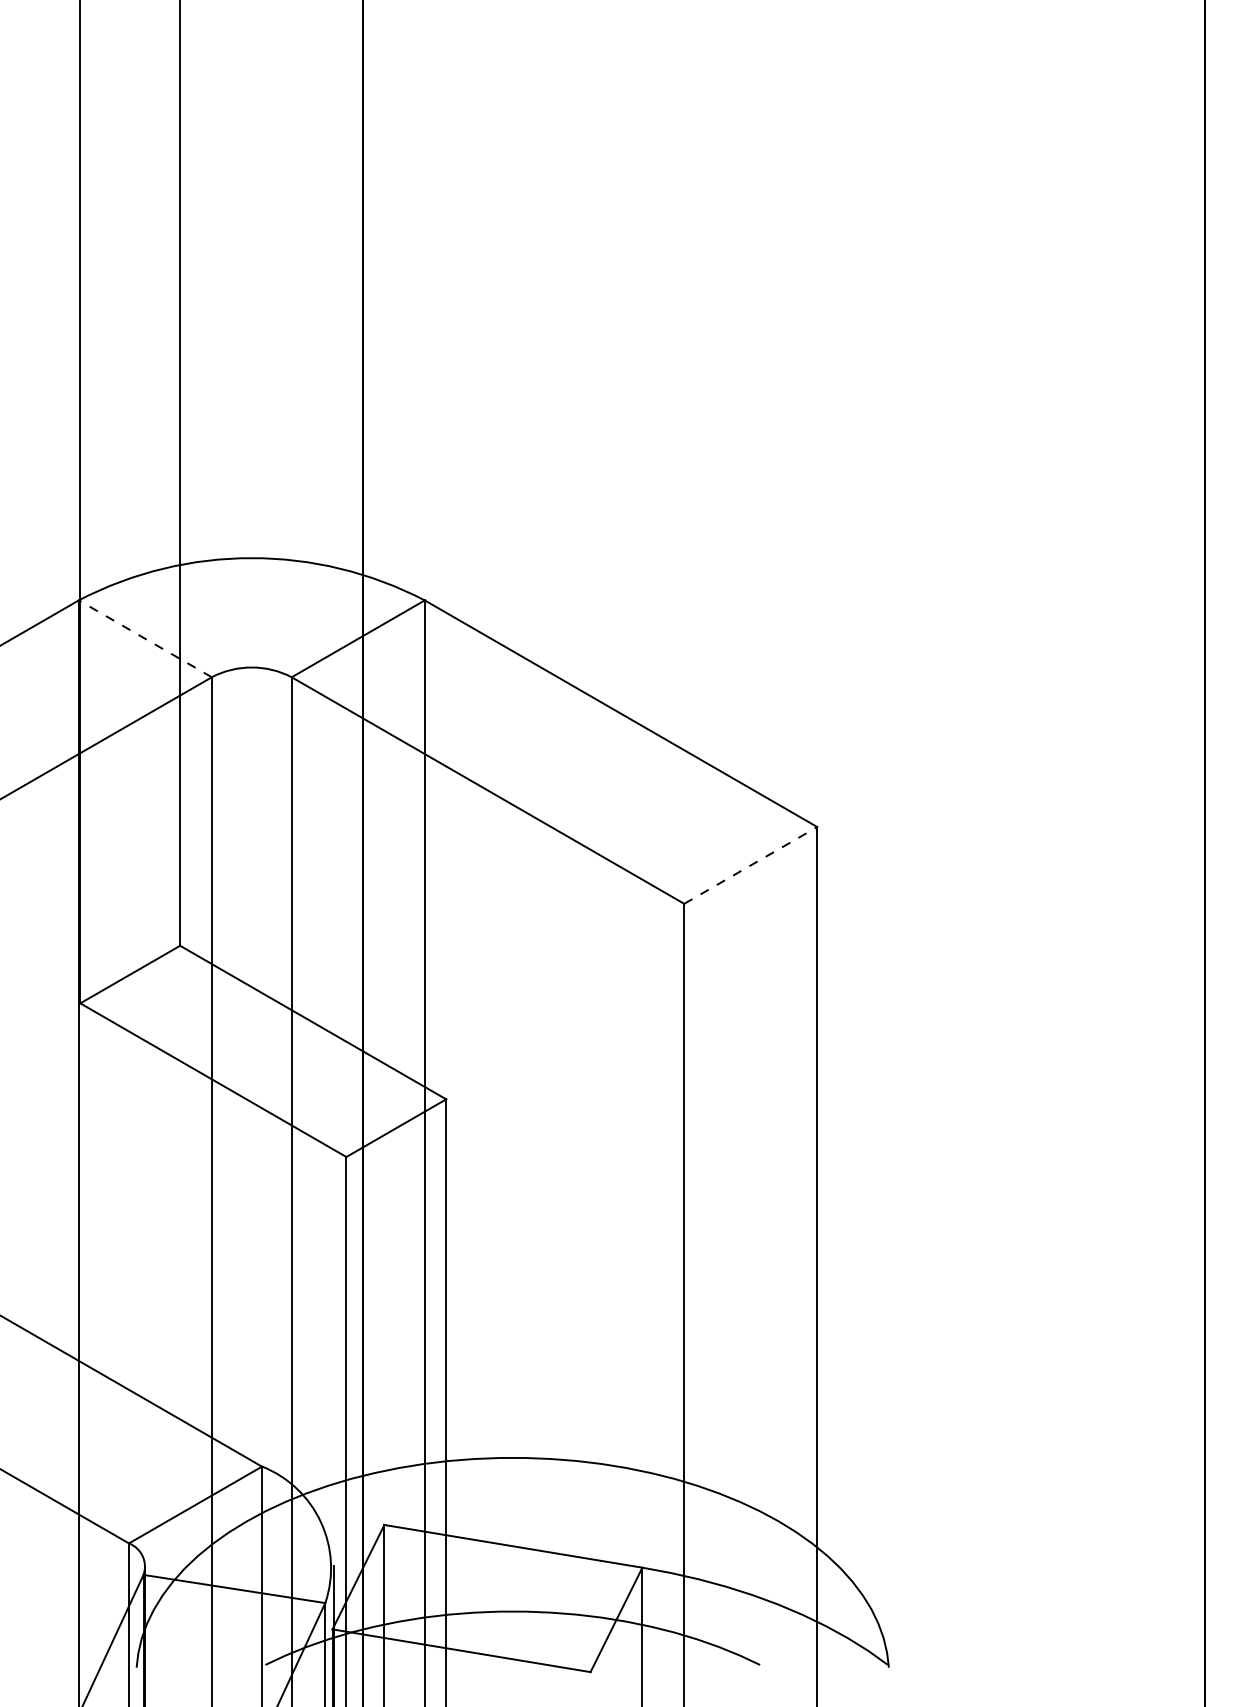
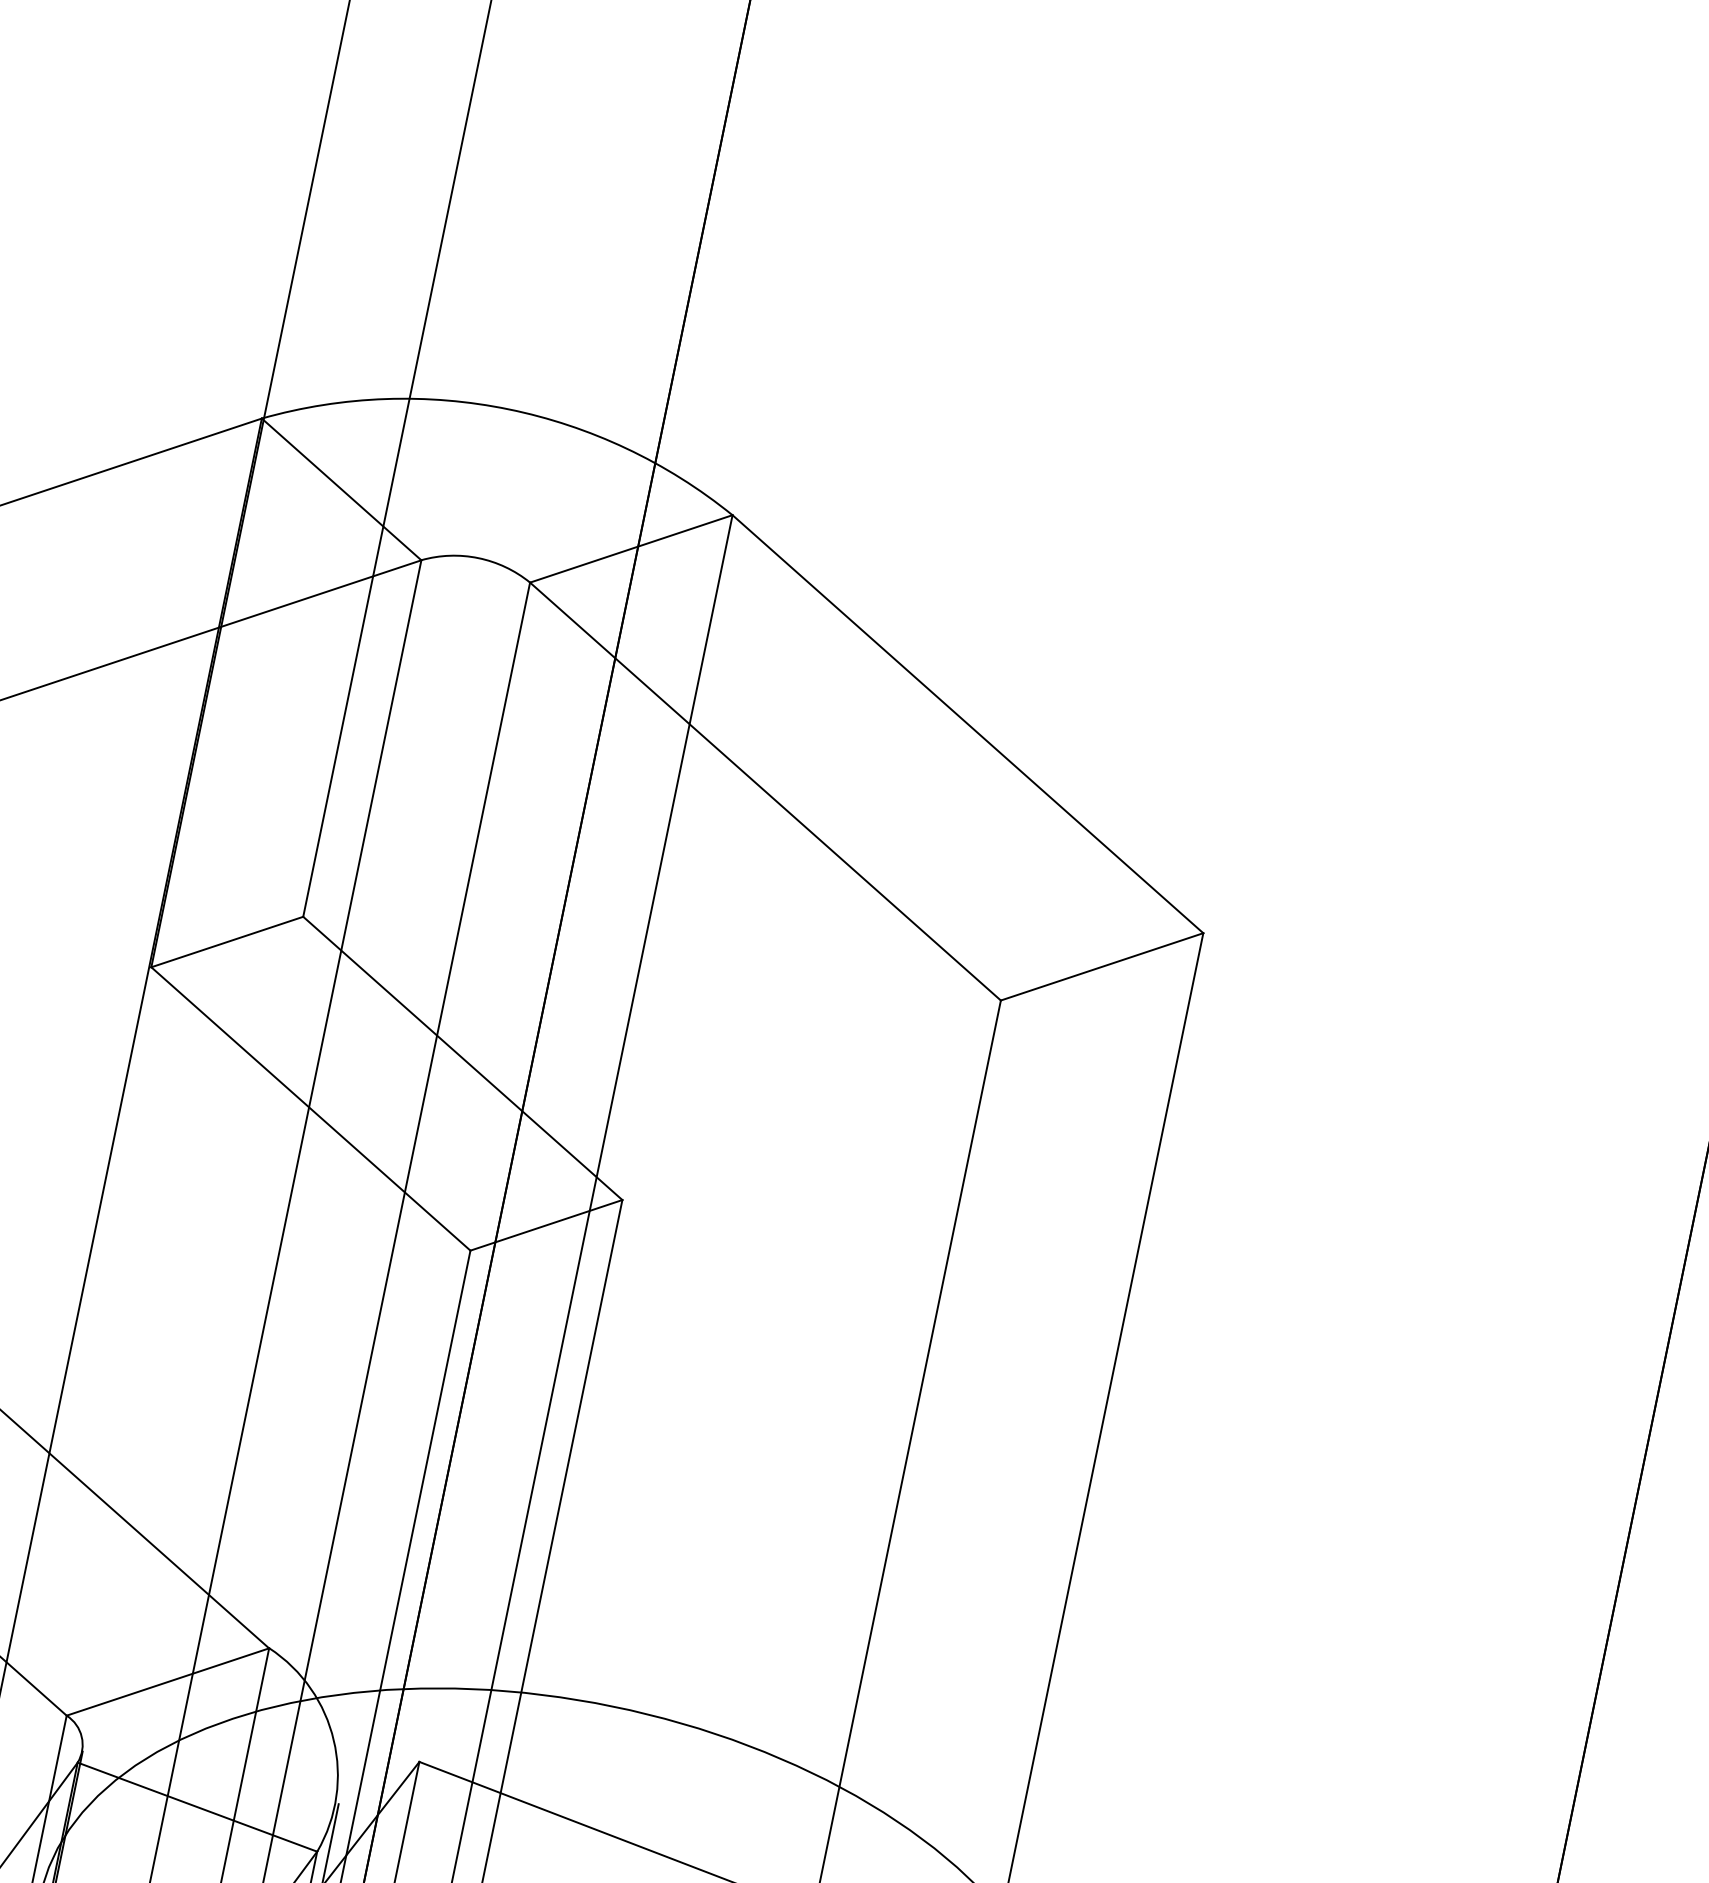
line: (145, 638) -> (341, 489), dashed -> solid
line: (750, 865) -> (1101, 966), dashed -> solid

